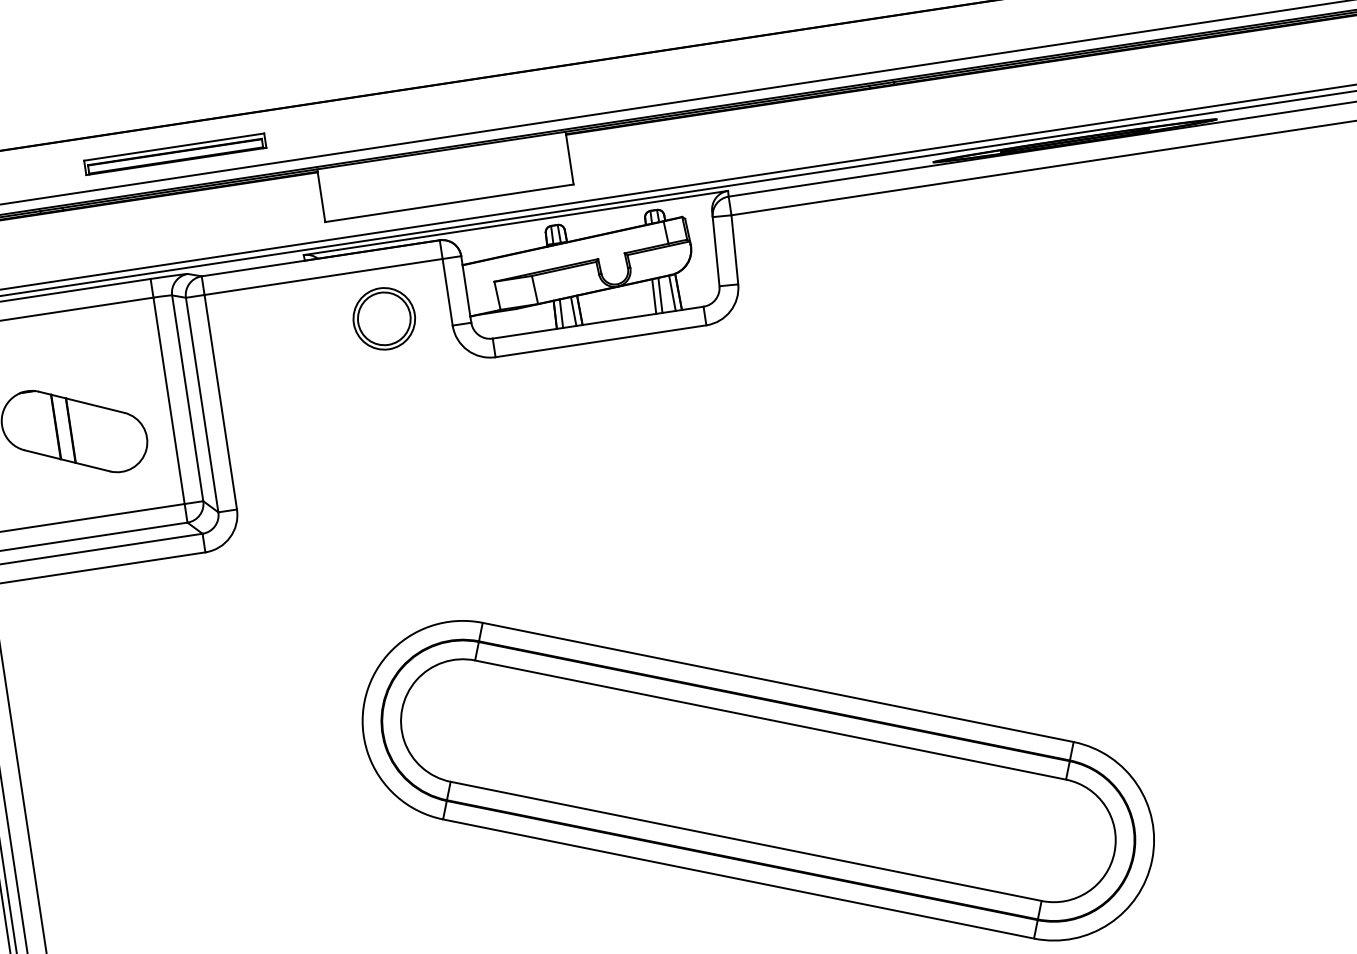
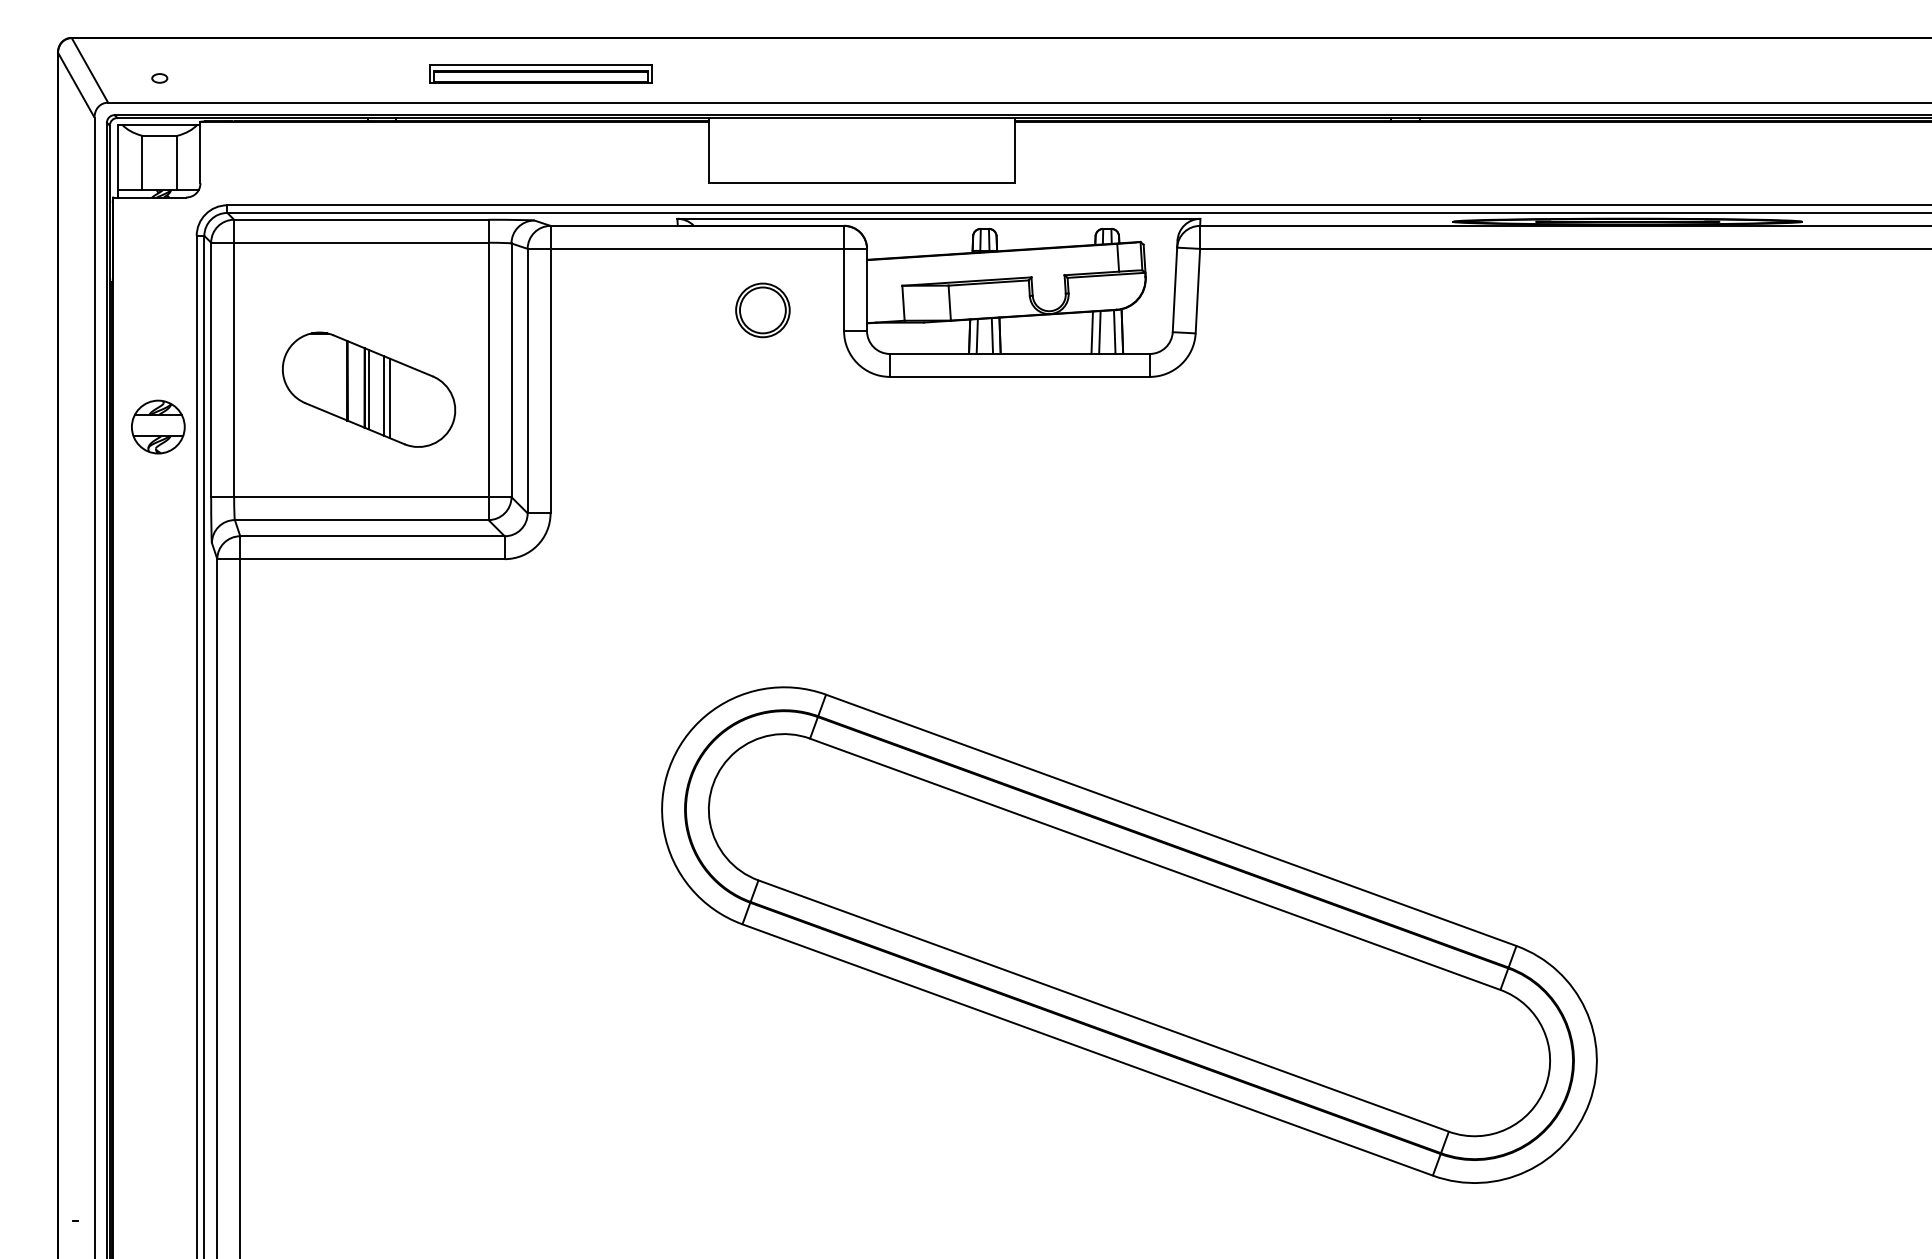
part: (384, 318) -> (762, 310), size x0.71
line: (74, 431) -> (368, 389), added
line: (87, 434) -> (384, 395), added
line: (92, 436) -> (389, 398), added

